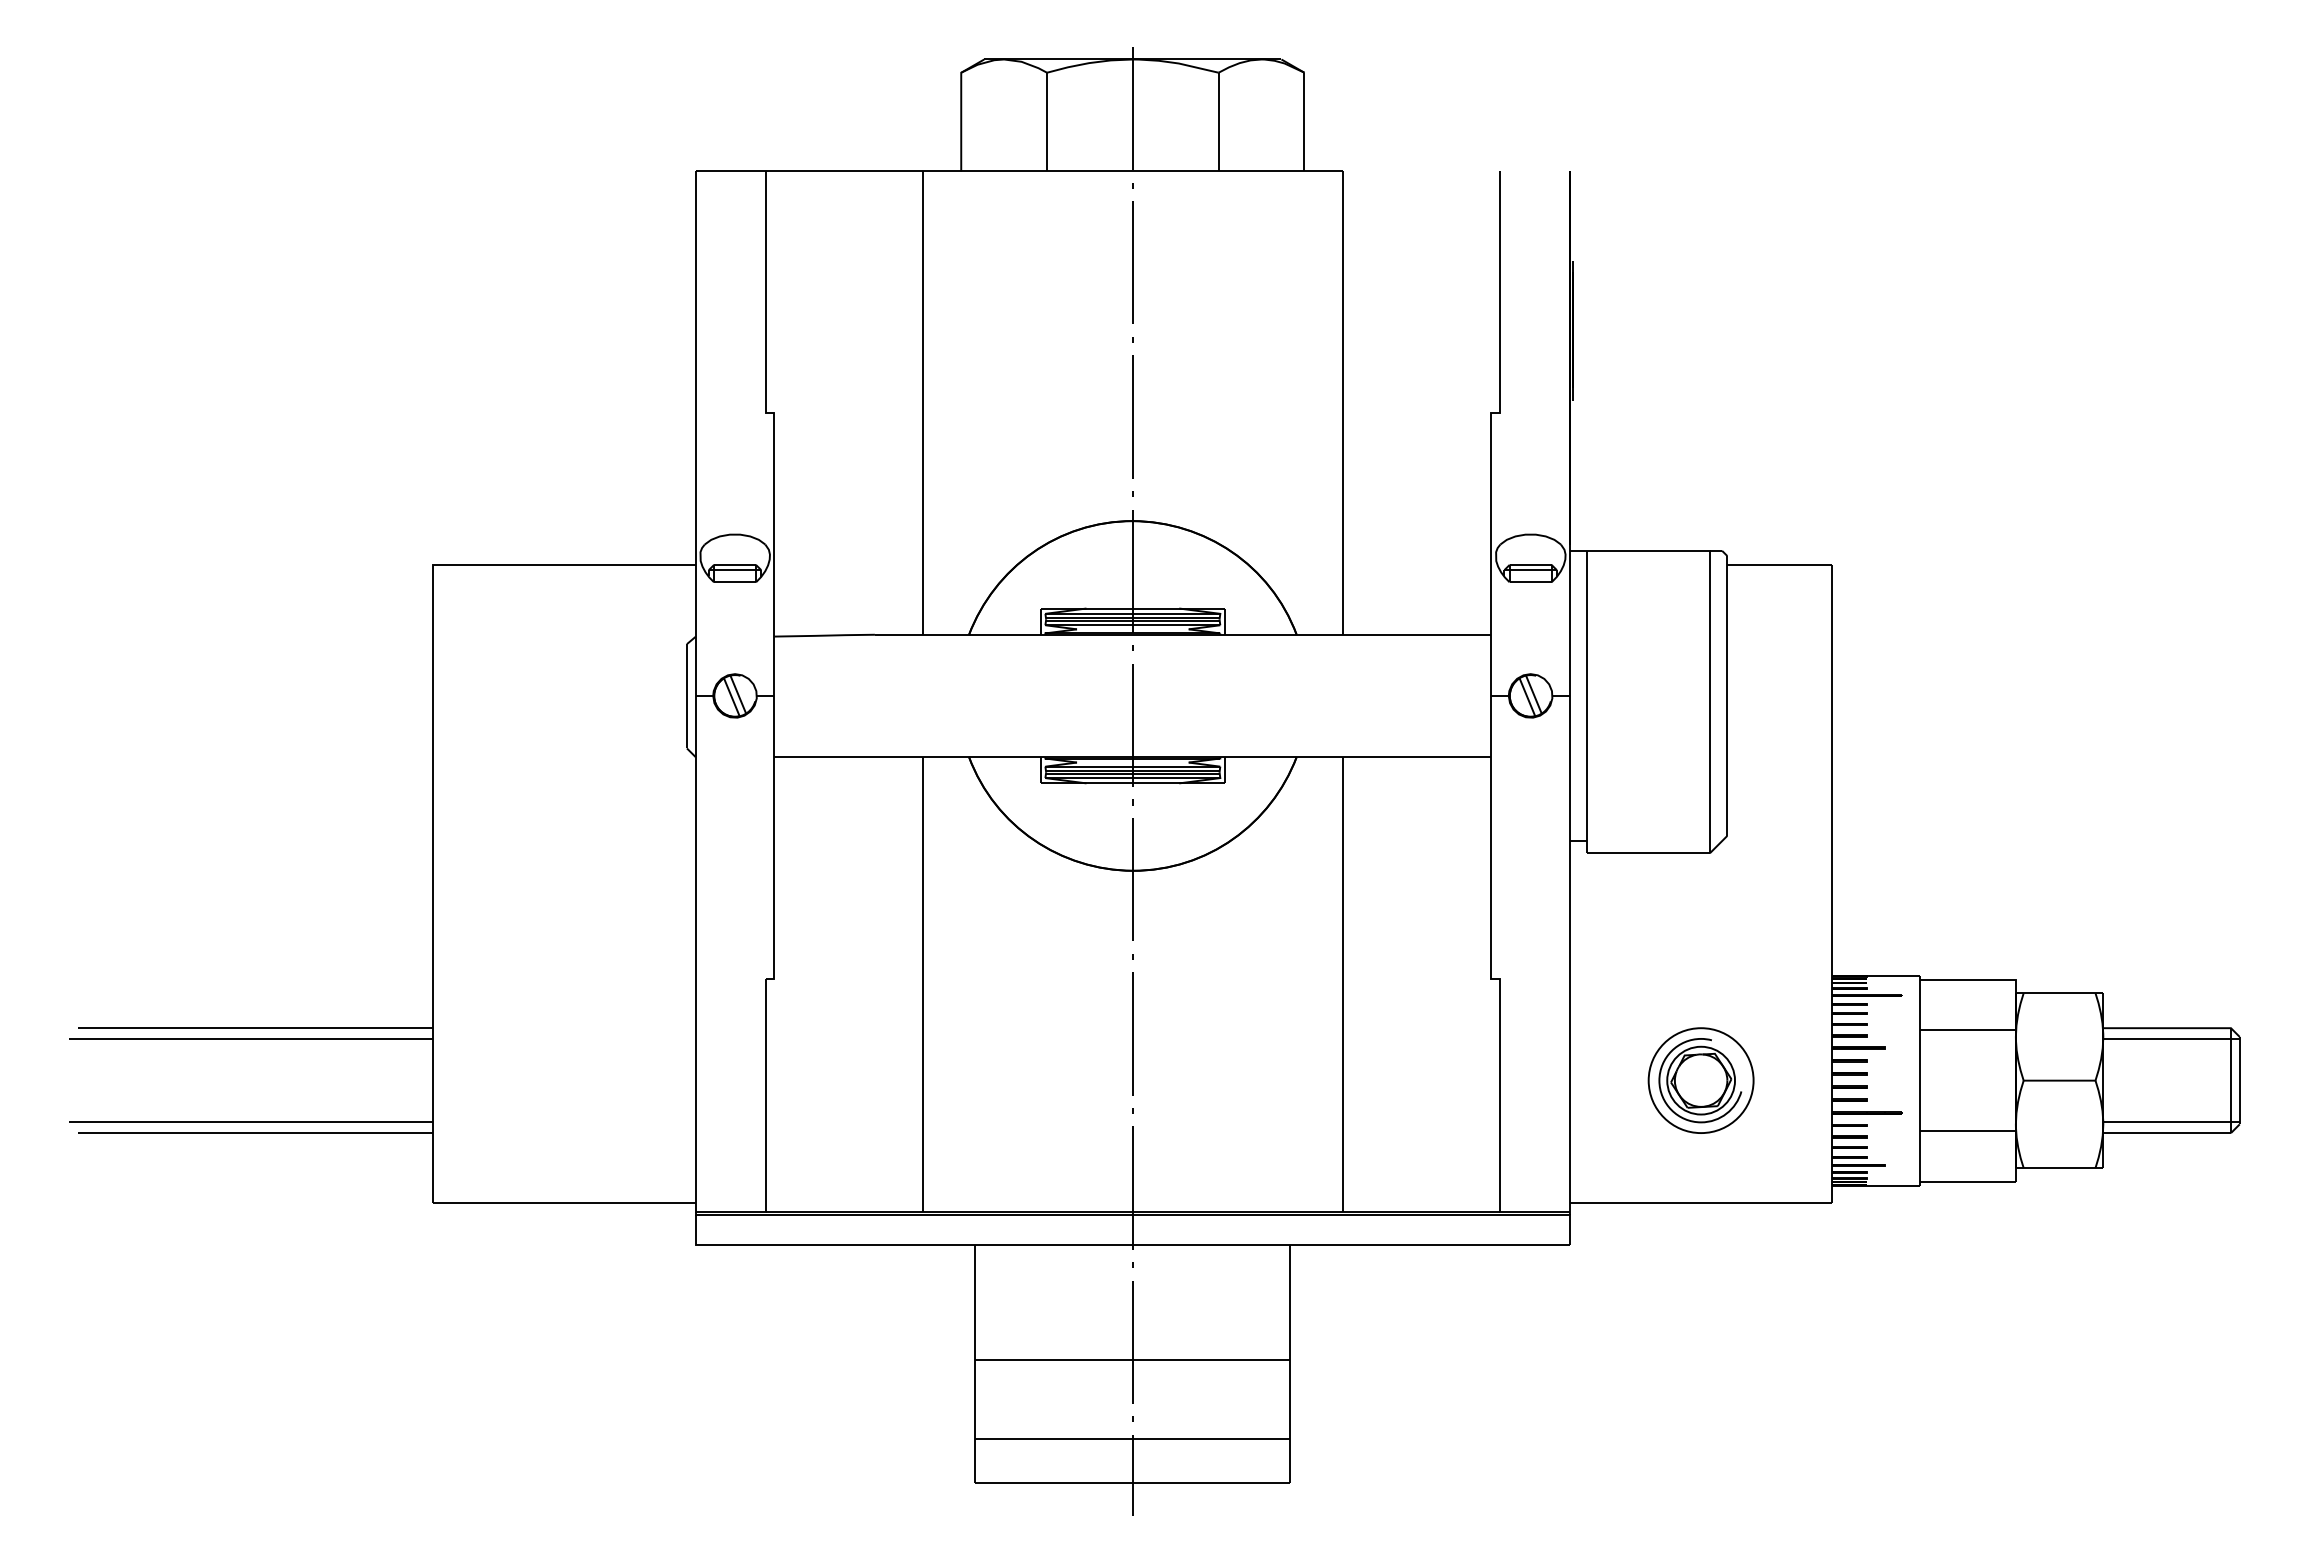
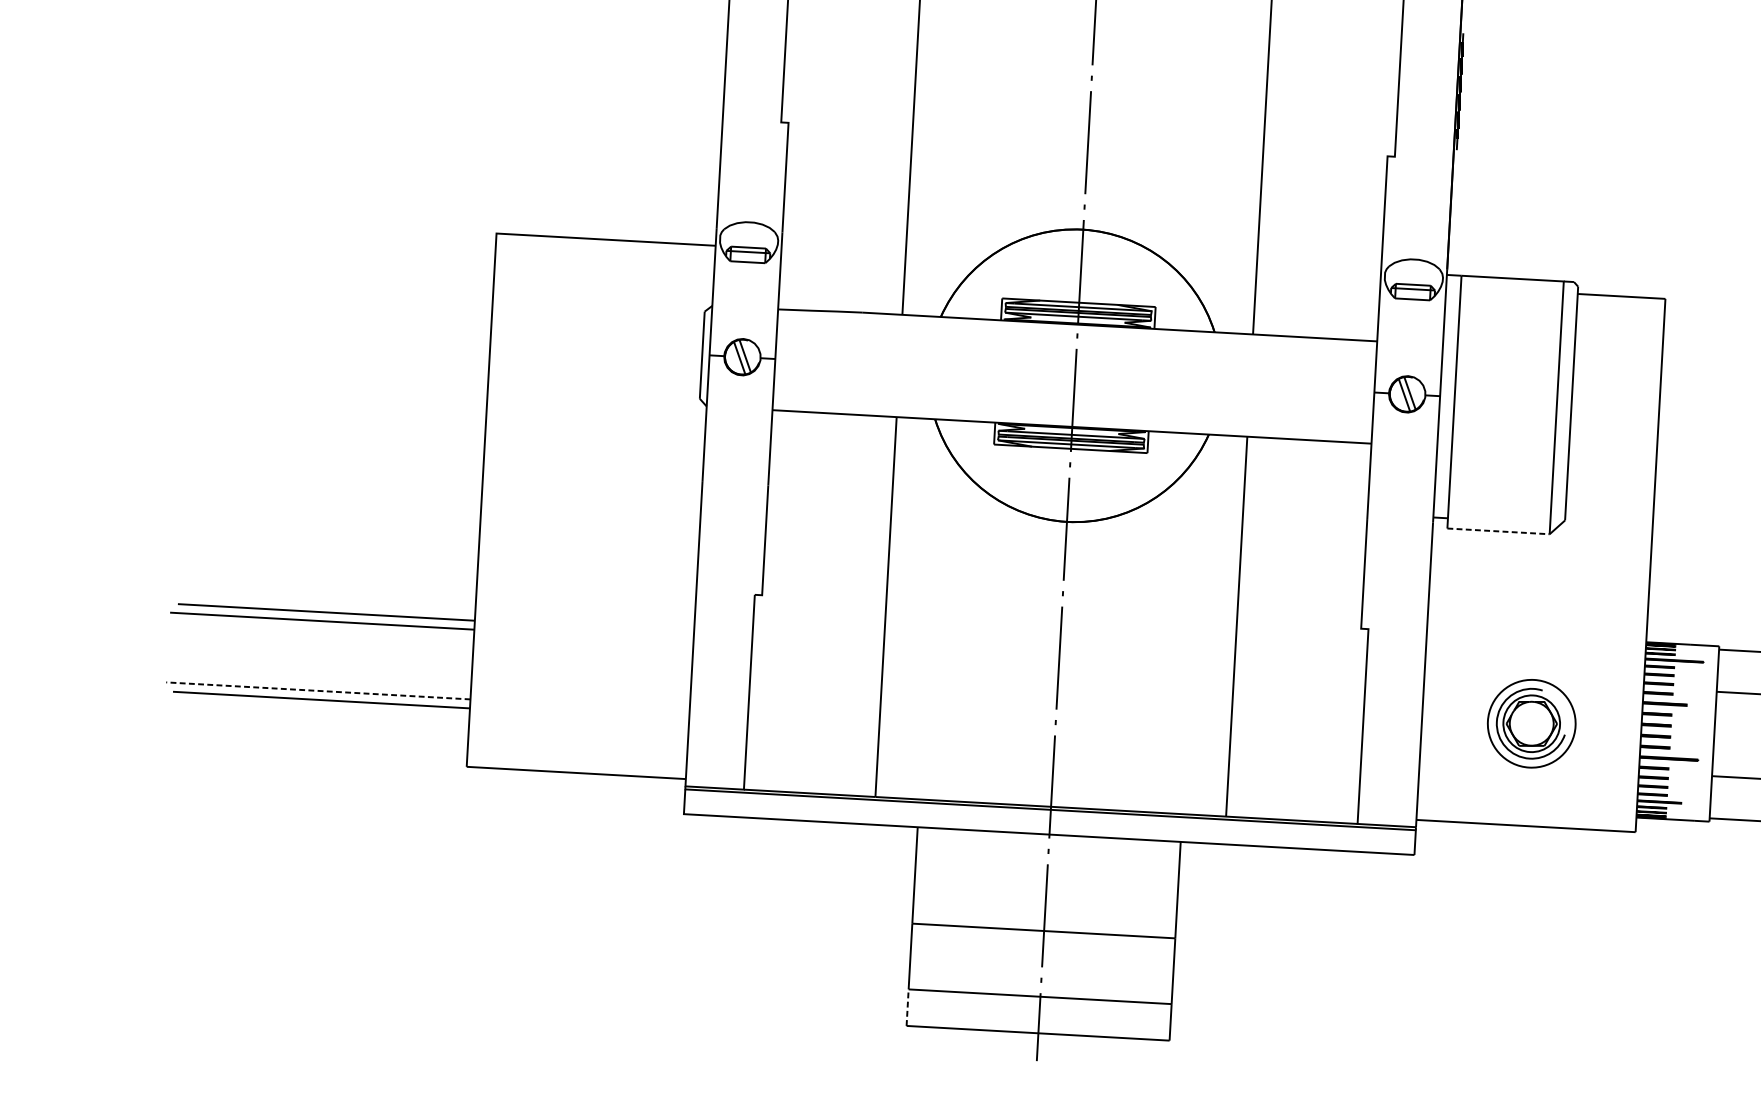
line: (1649, 853) -> (1499, 531), solid -> dashed
line: (250, 1122) -> (317, 690), solid -> dashed
line: (975, 1460) -> (907, 1007), solid -> dashed

